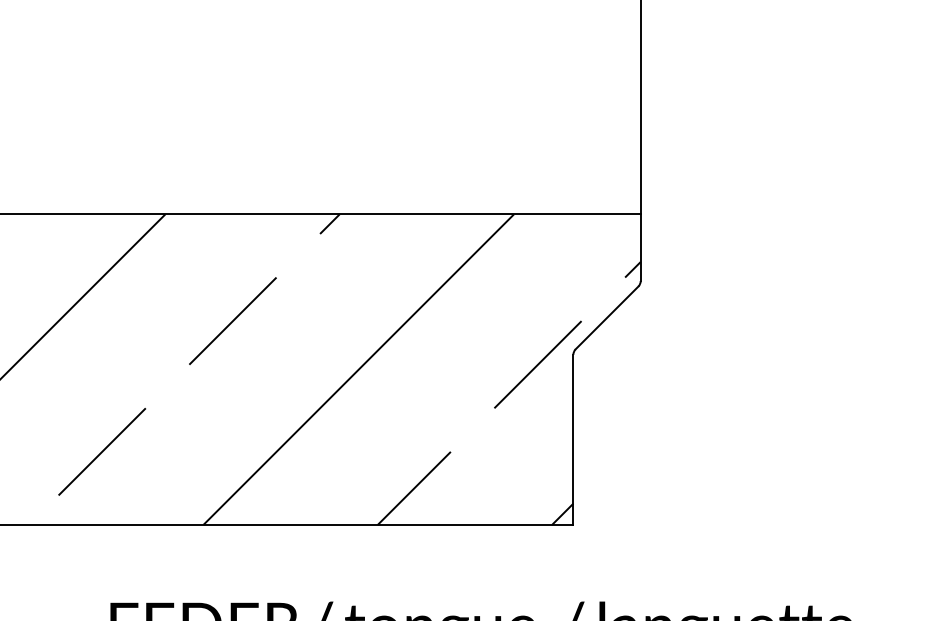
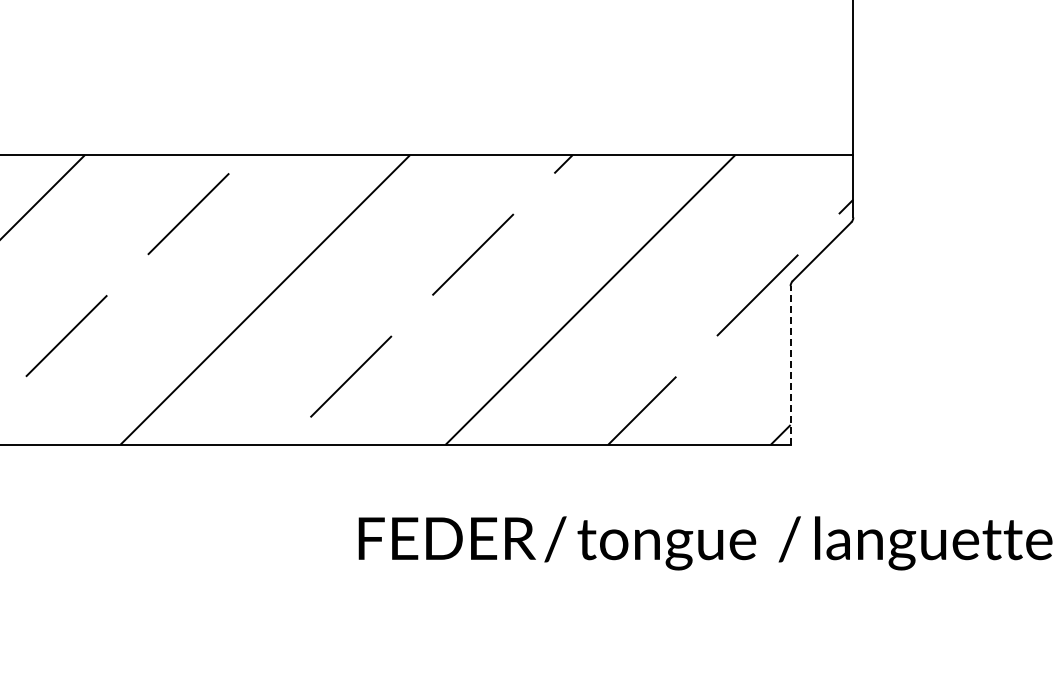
line: (573, 439) -> (790, 365), solid -> dashed

